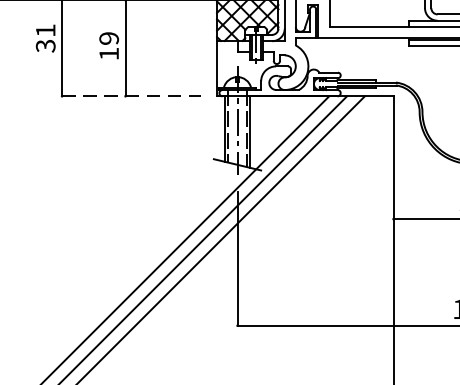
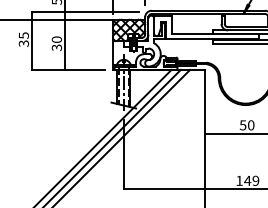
text: (44, 30) -> (23, 35), 31 -> 35
text: (108, 45) -> (56, 43), 19 -> 30
line: (133, 95) -> (69, 69), dashed -> solid

